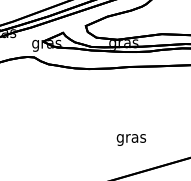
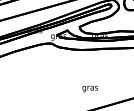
text: (130, 138) -> (89, 88), moved

